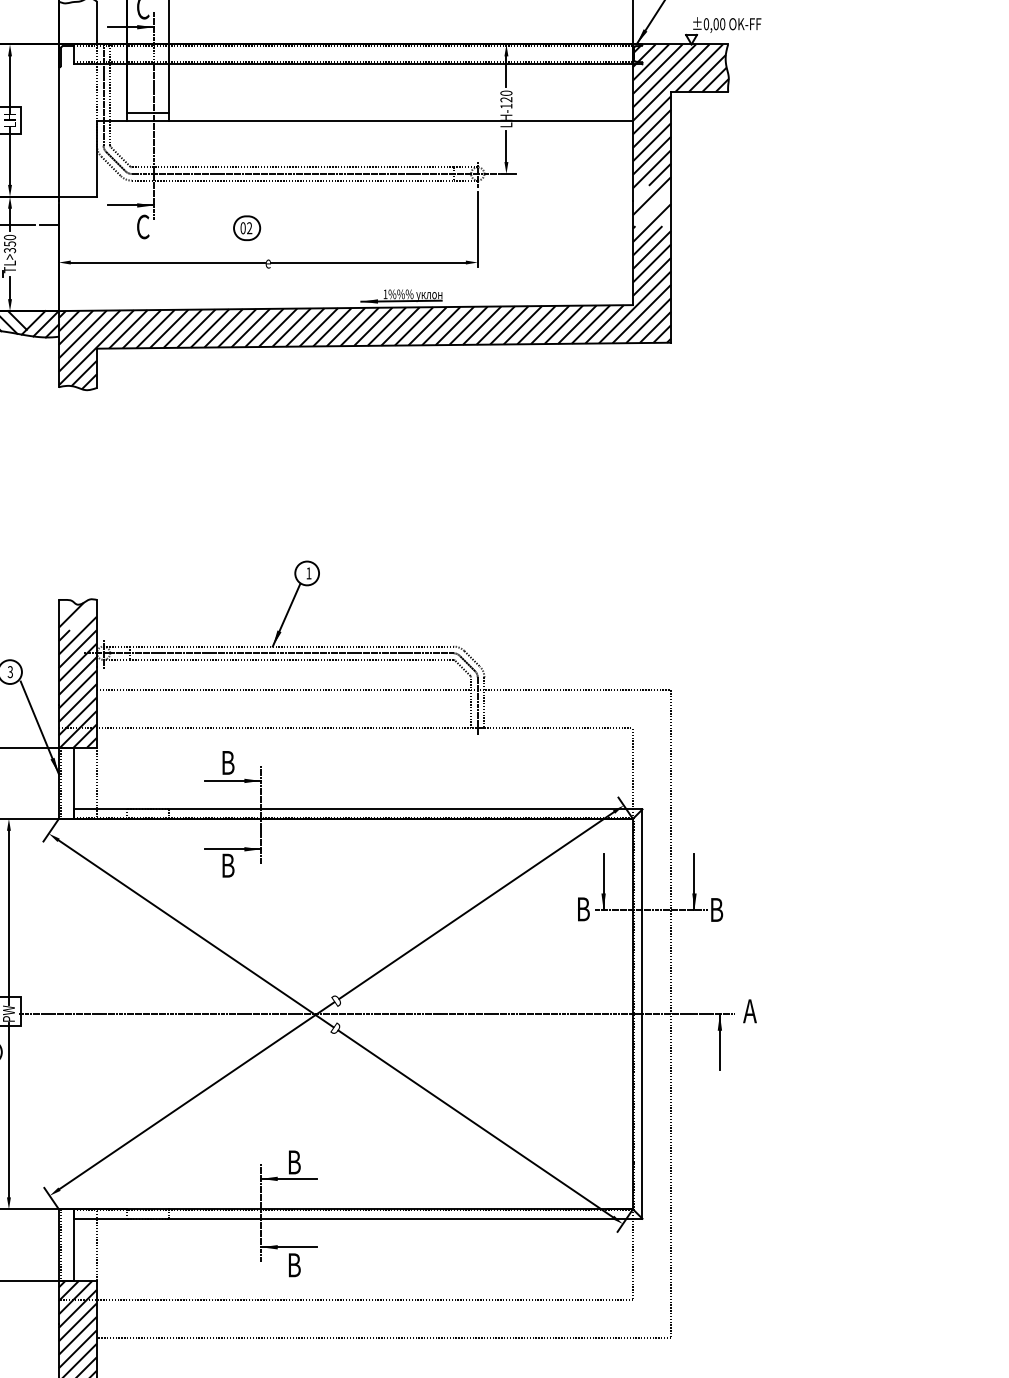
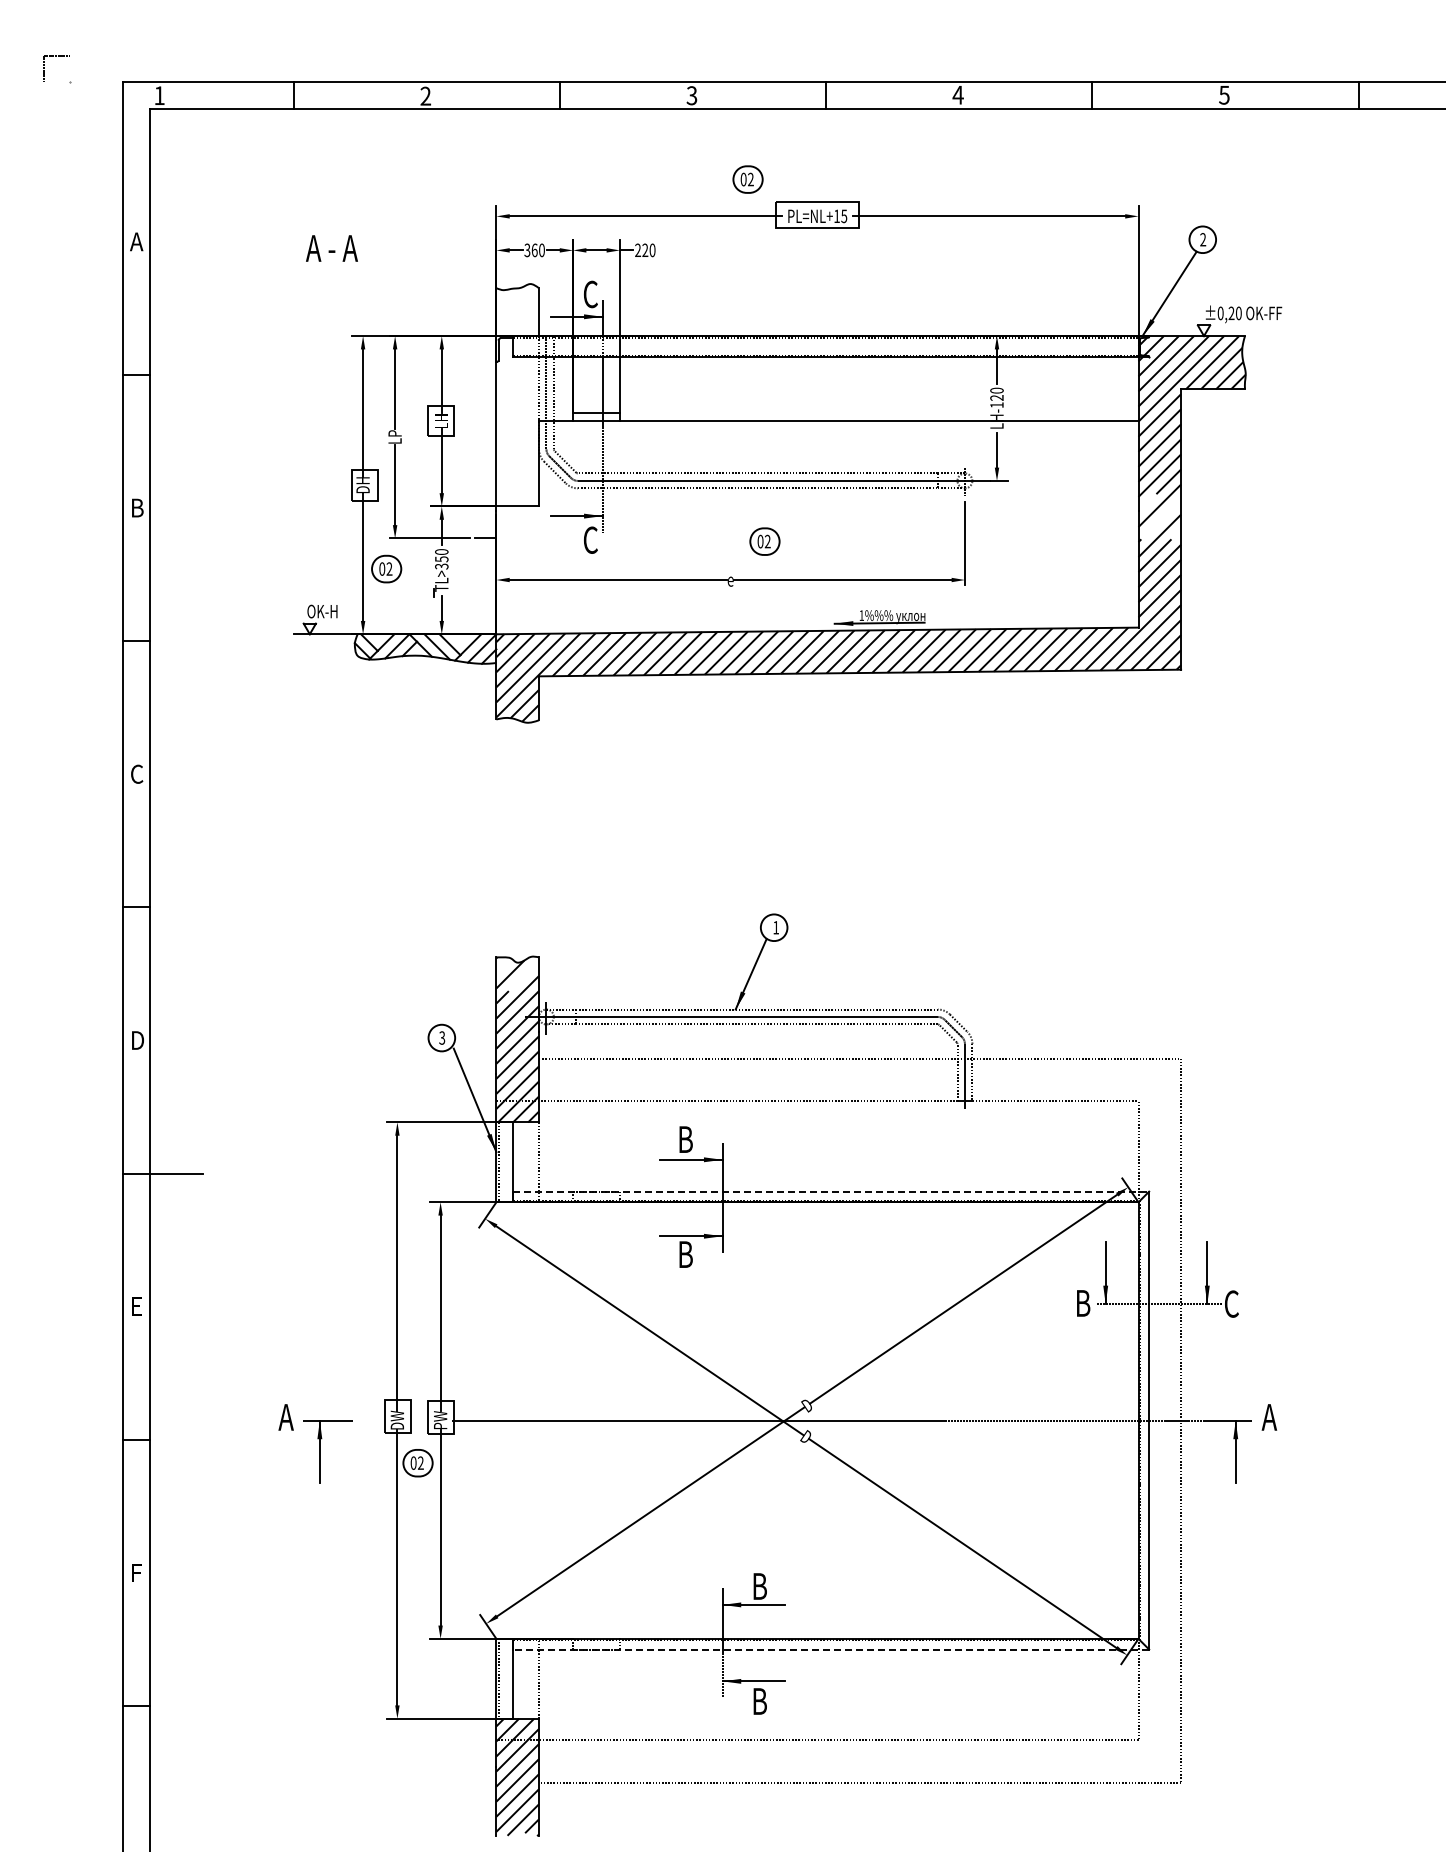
text: (716, 24) -> (1231, 313), ±0,00 -> ±0,20
part: (246, 228) -> (764, 541), moved
line: (358, 809) -> (831, 1191), solid -> dashed
text: (716, 909) -> (1232, 1303), B -> C
line: (358, 1218) -> (831, 1649), solid -> dashed

